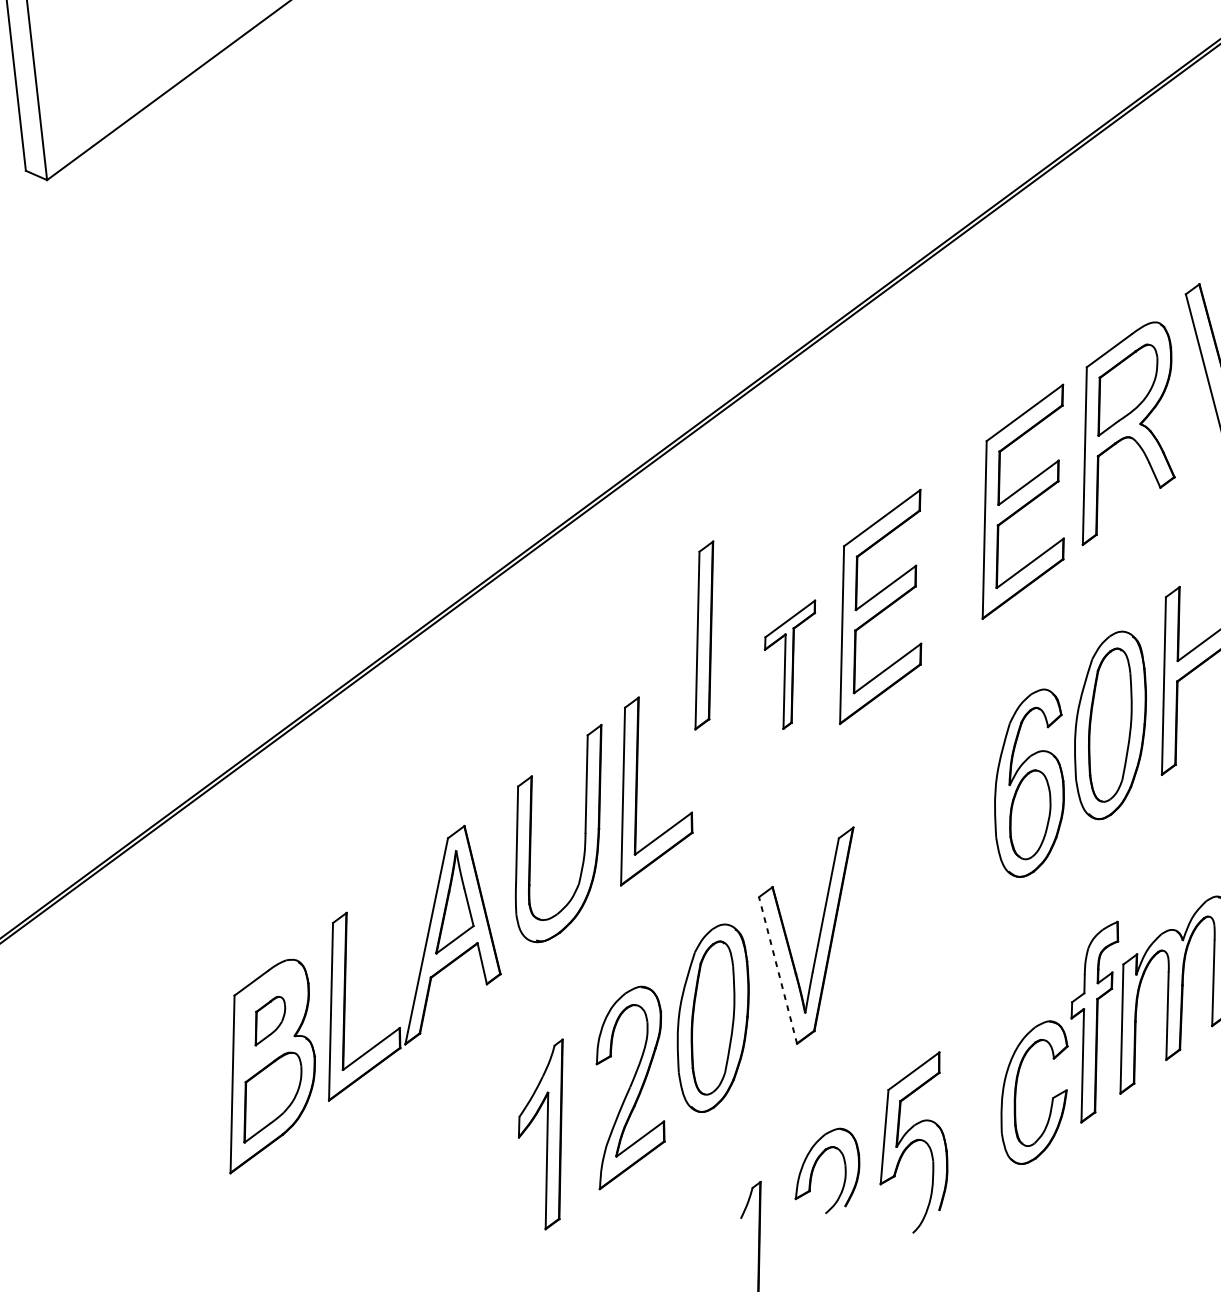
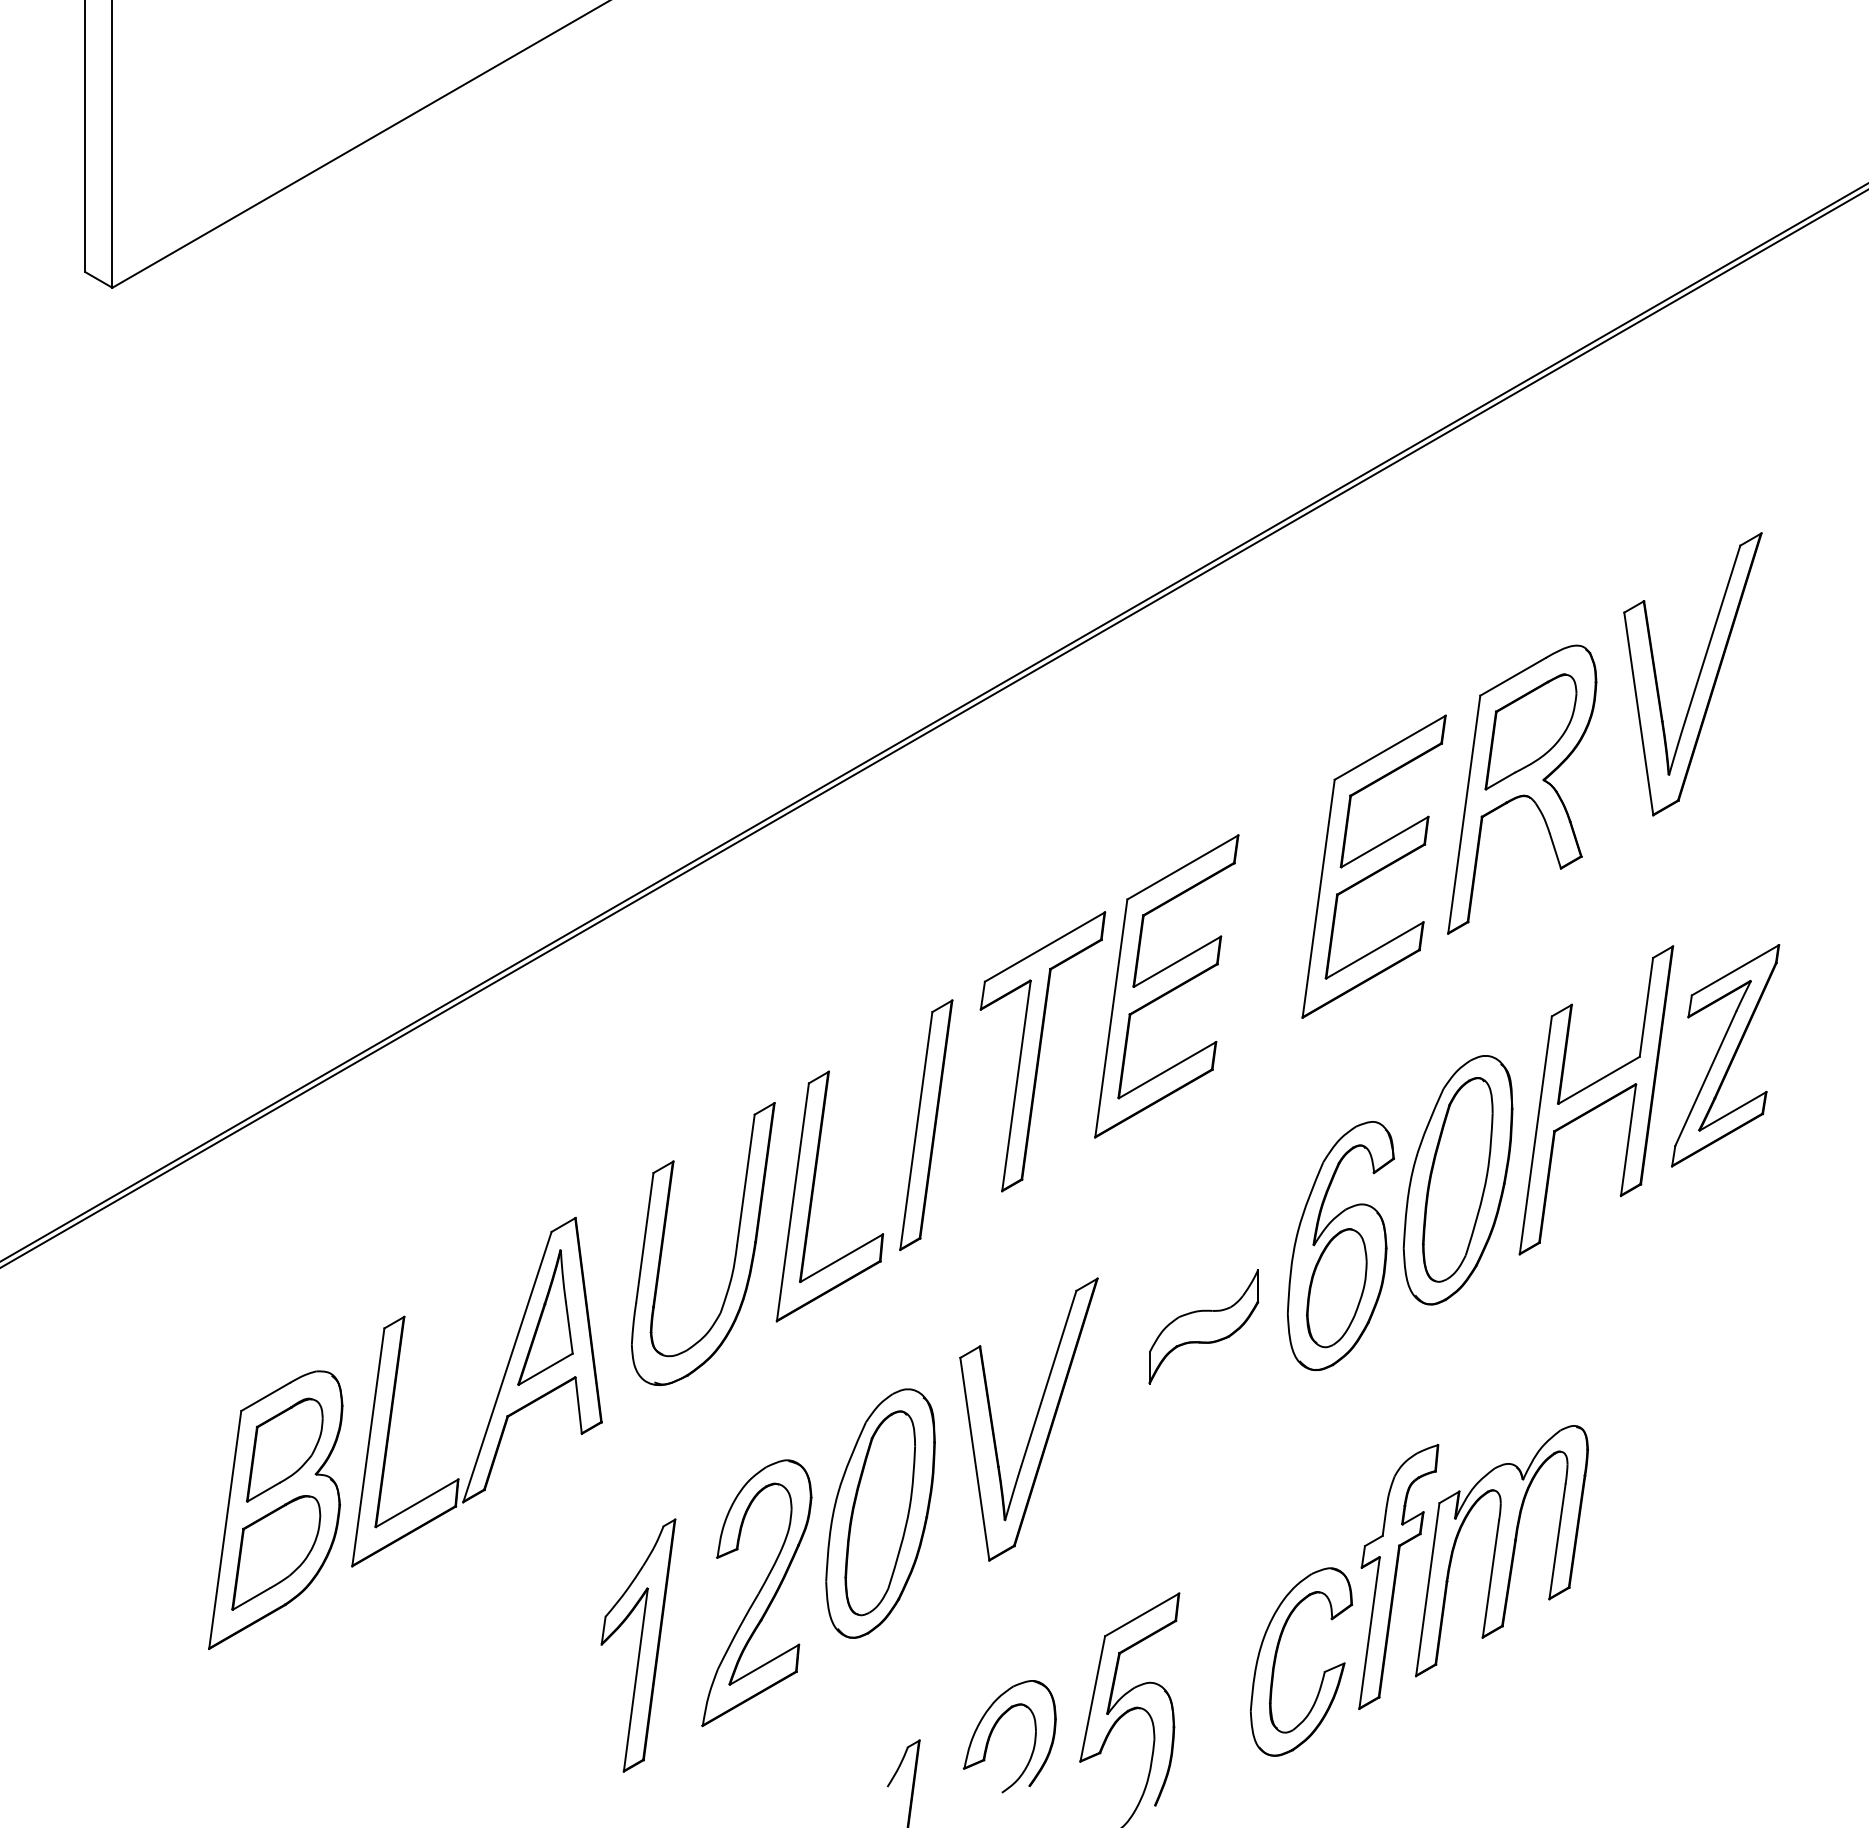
part: (704, 635) -> (926, 1125), moved
part: (794, 665) -> (1042, 1051), size x1.67
part: (935, 854) -> (1203, 1326), added
line: (777, 970) -> (974, 1458), dashed -> solid
part: (269, 1020) -> (284, 1449), size x1.67

